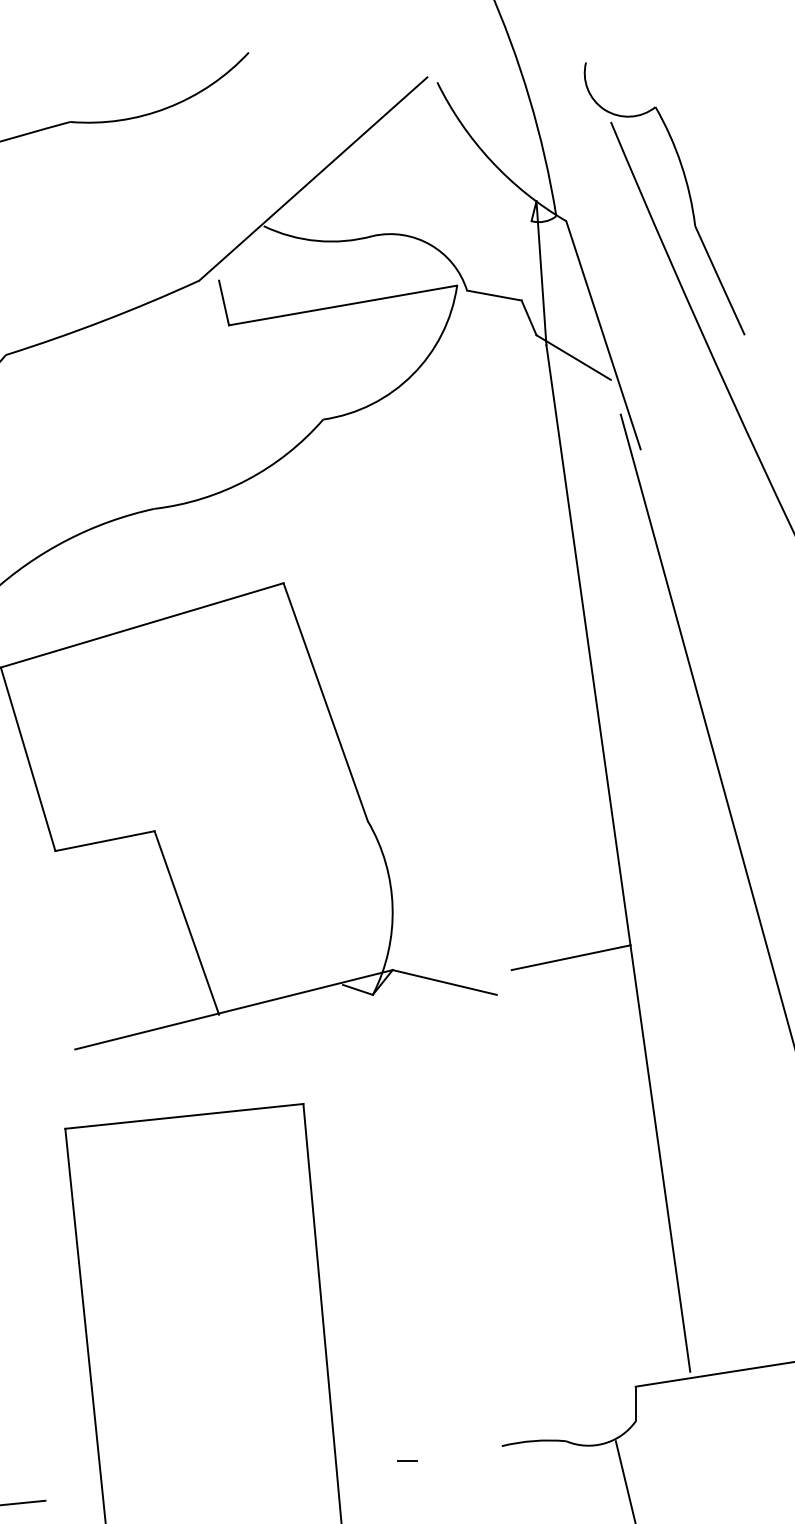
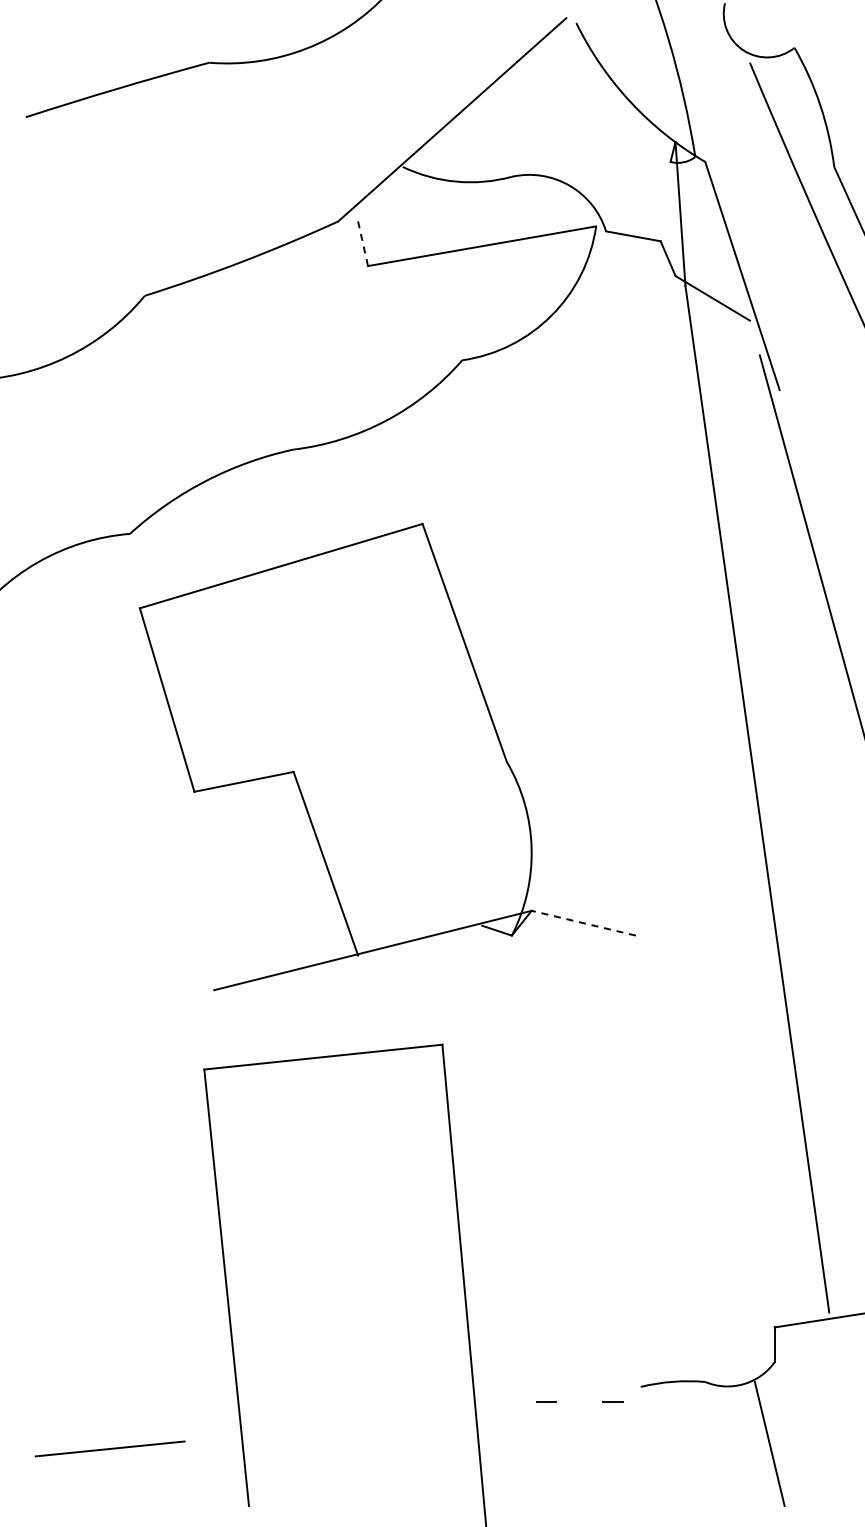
line: (224, 302) -> (363, 243), solid -> dashed
line: (570, 957) -> (709, 898), removed
line: (444, 982) -> (583, 923), solid -> dashed
line: (473, 1460) -> (612, 1401), added

